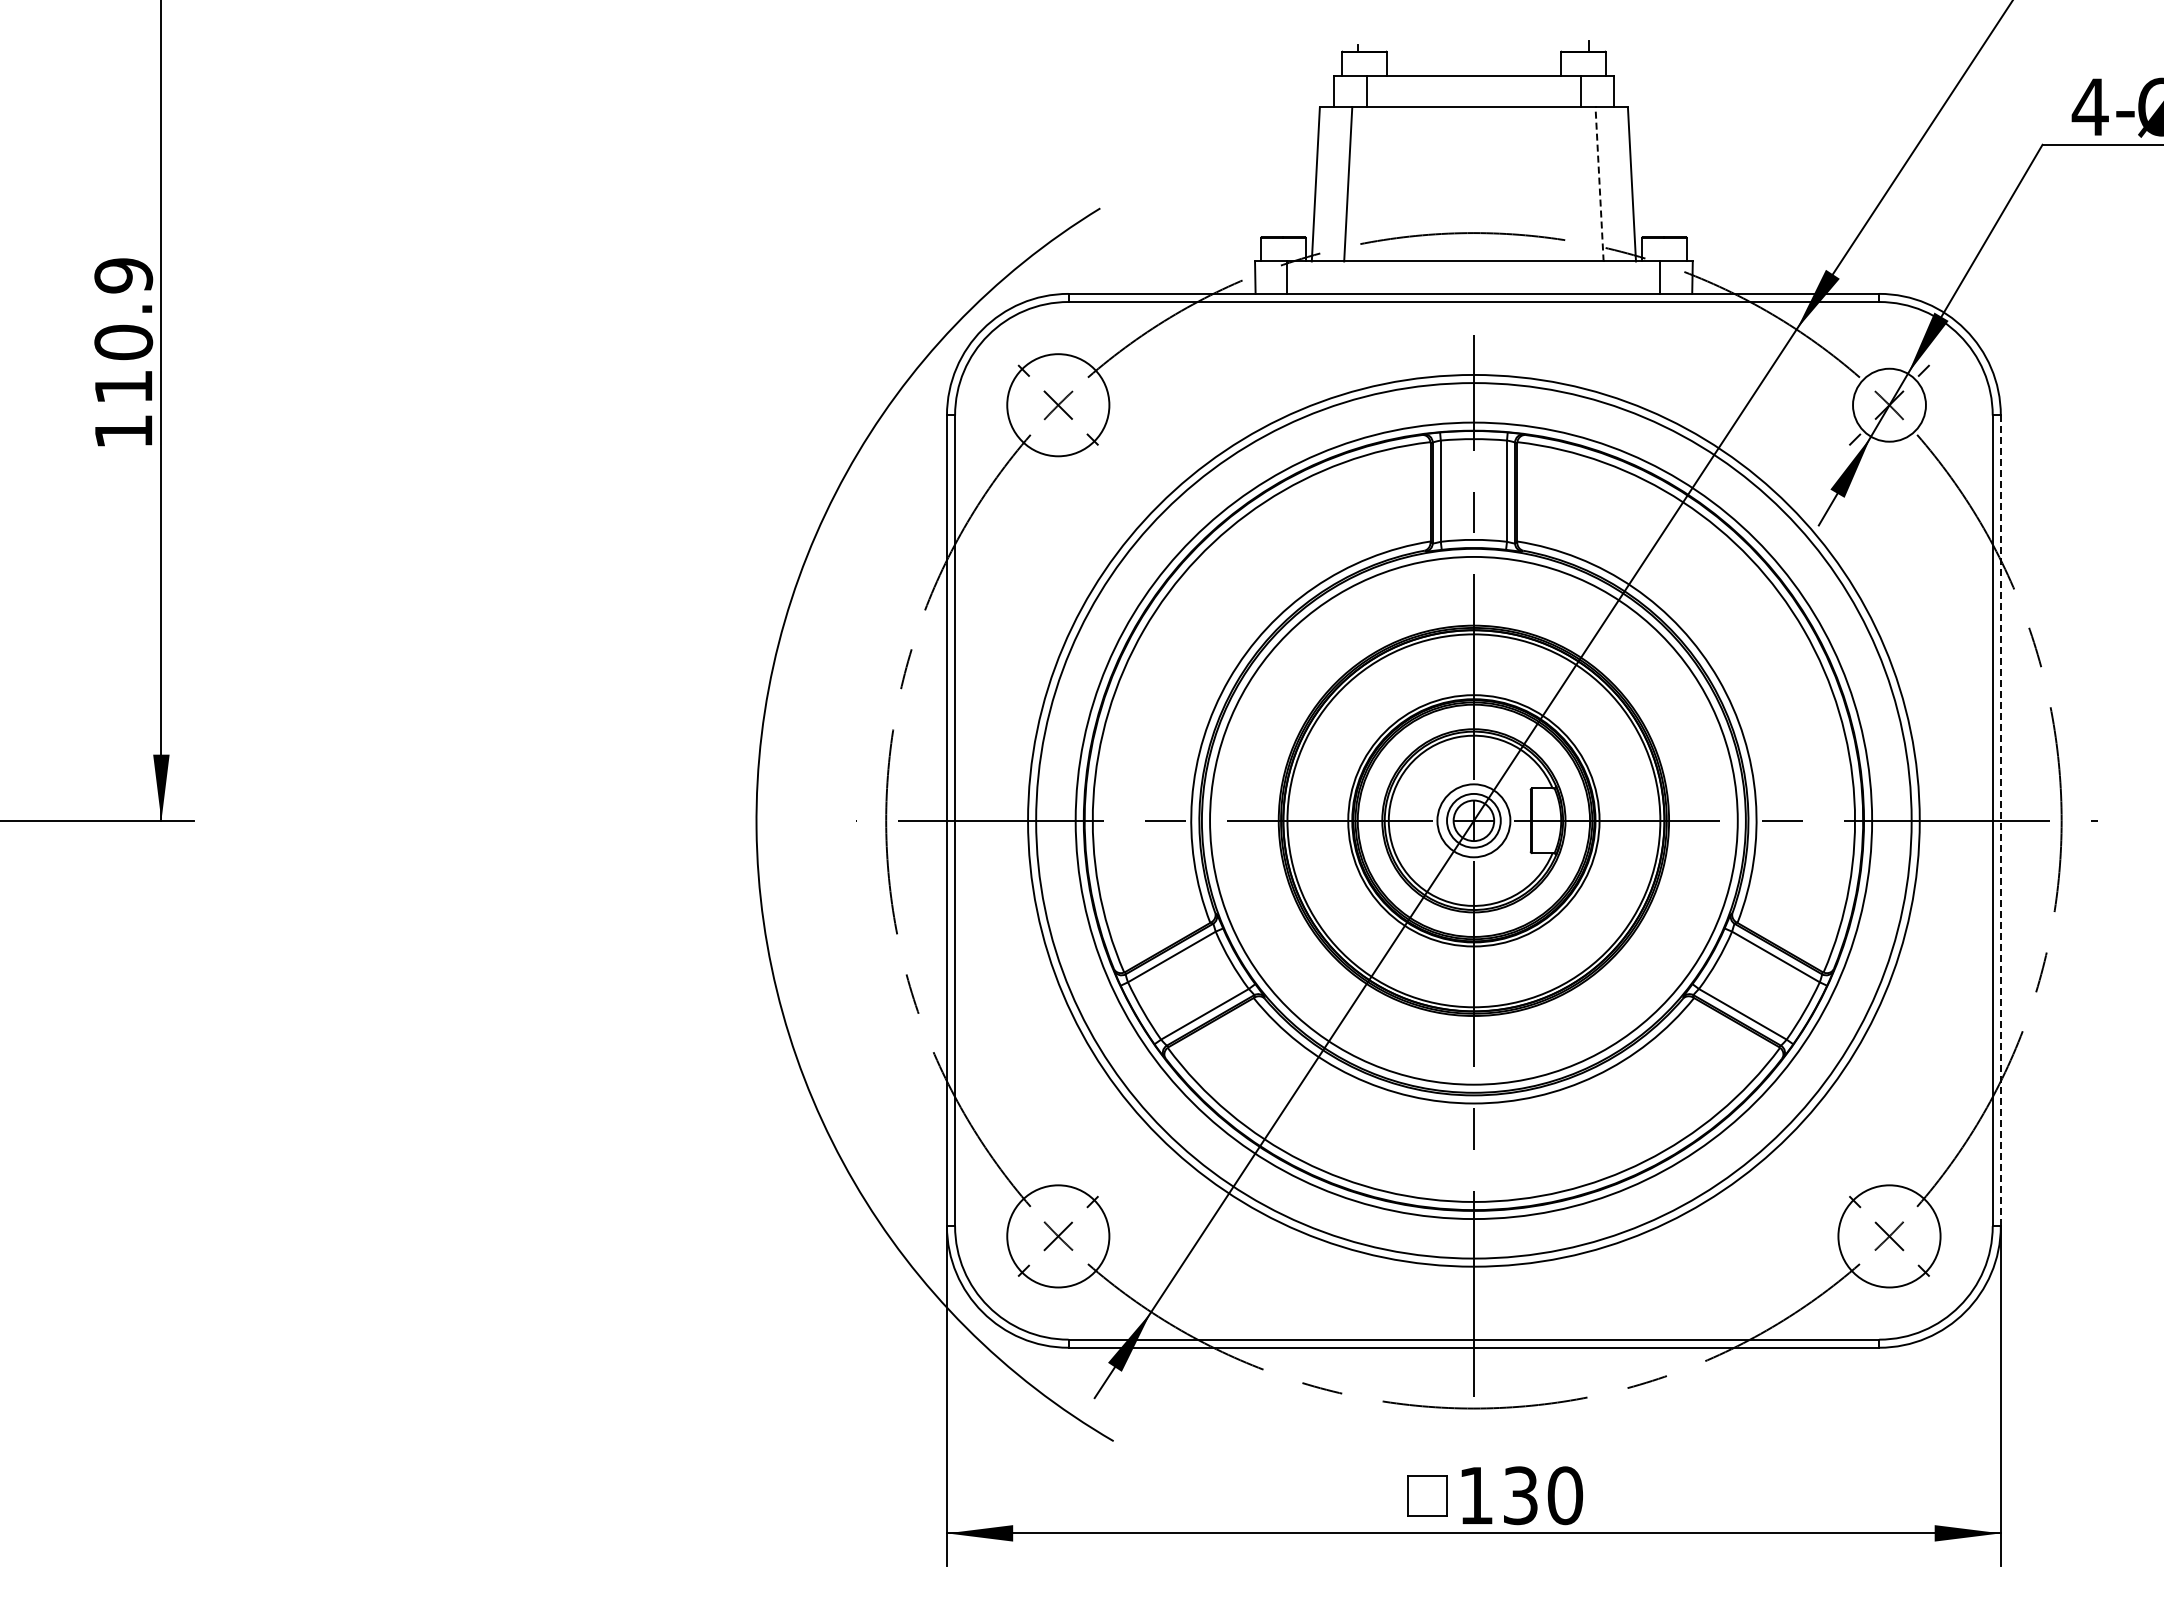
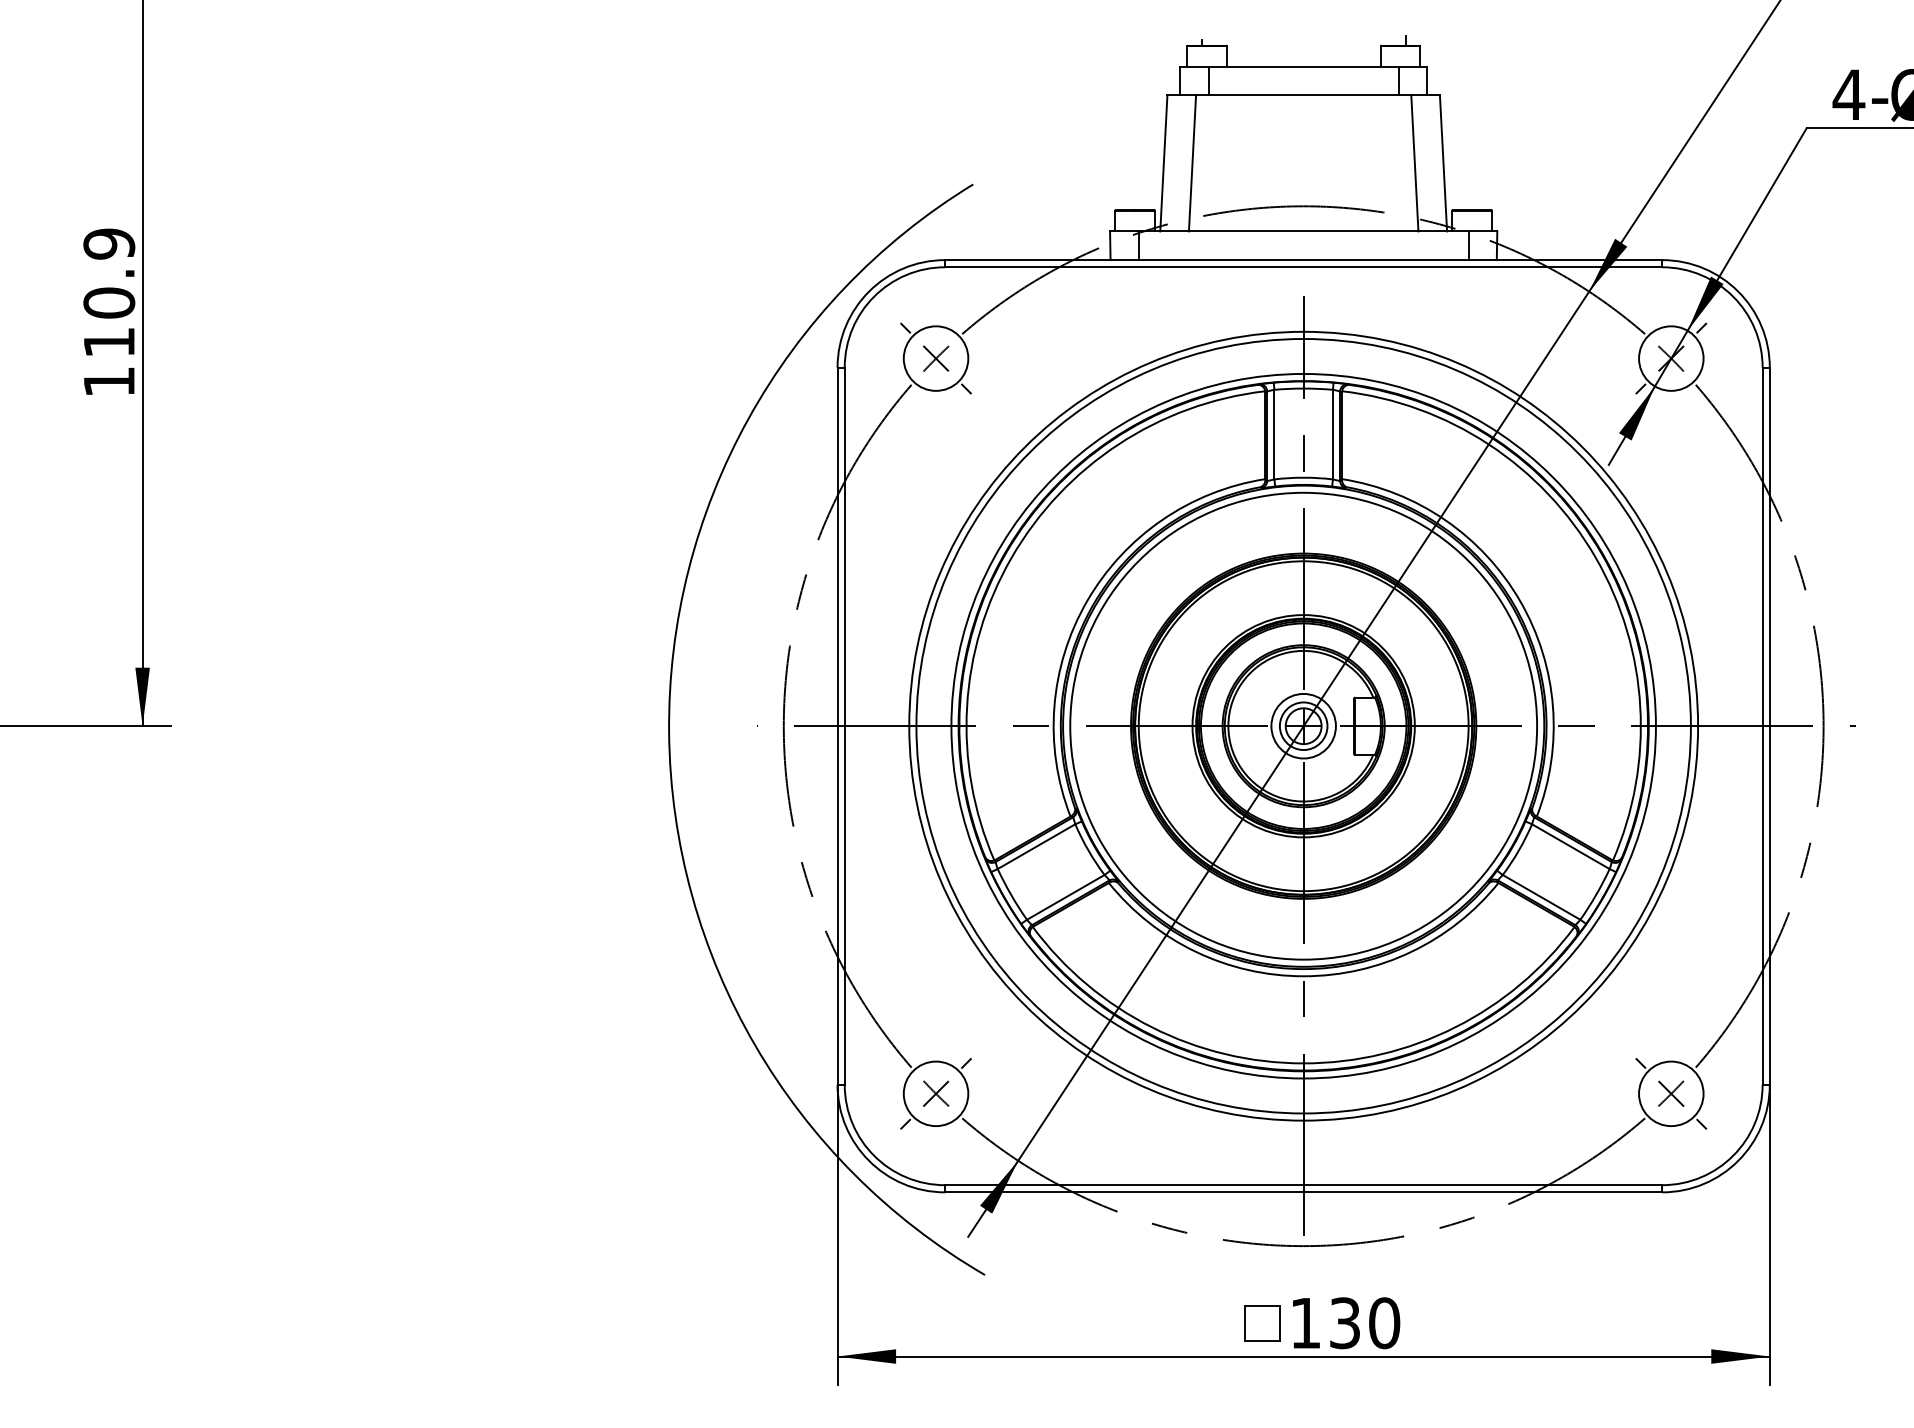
line: (1599, 183) -> (1414, 162), dashed -> solid
circle: (1057, 404) -> (935, 357), size x0.71
line: (2000, 821) -> (1769, 726), dashed -> solid
circle: (1057, 1235) -> (935, 1093), size x0.71
circle: (1889, 1235) -> (1671, 1093), size x0.71

